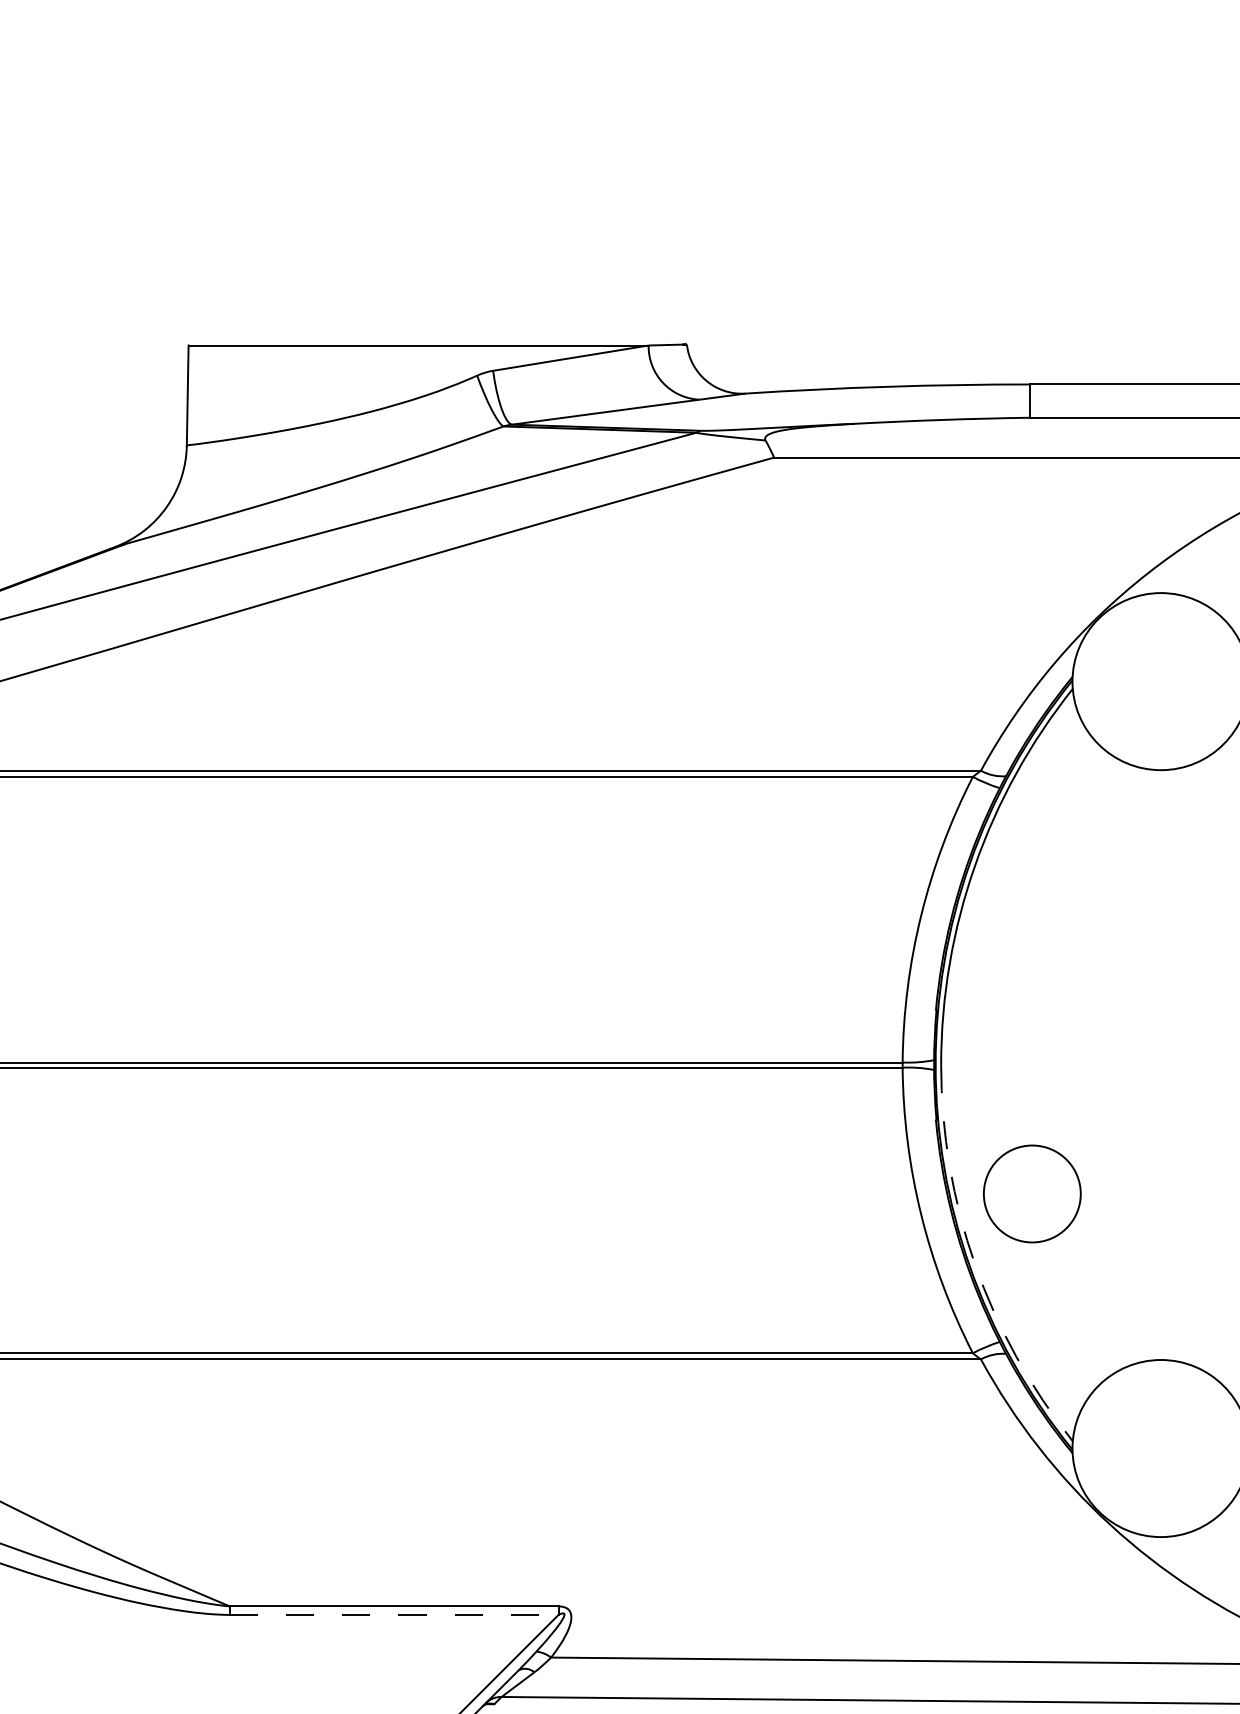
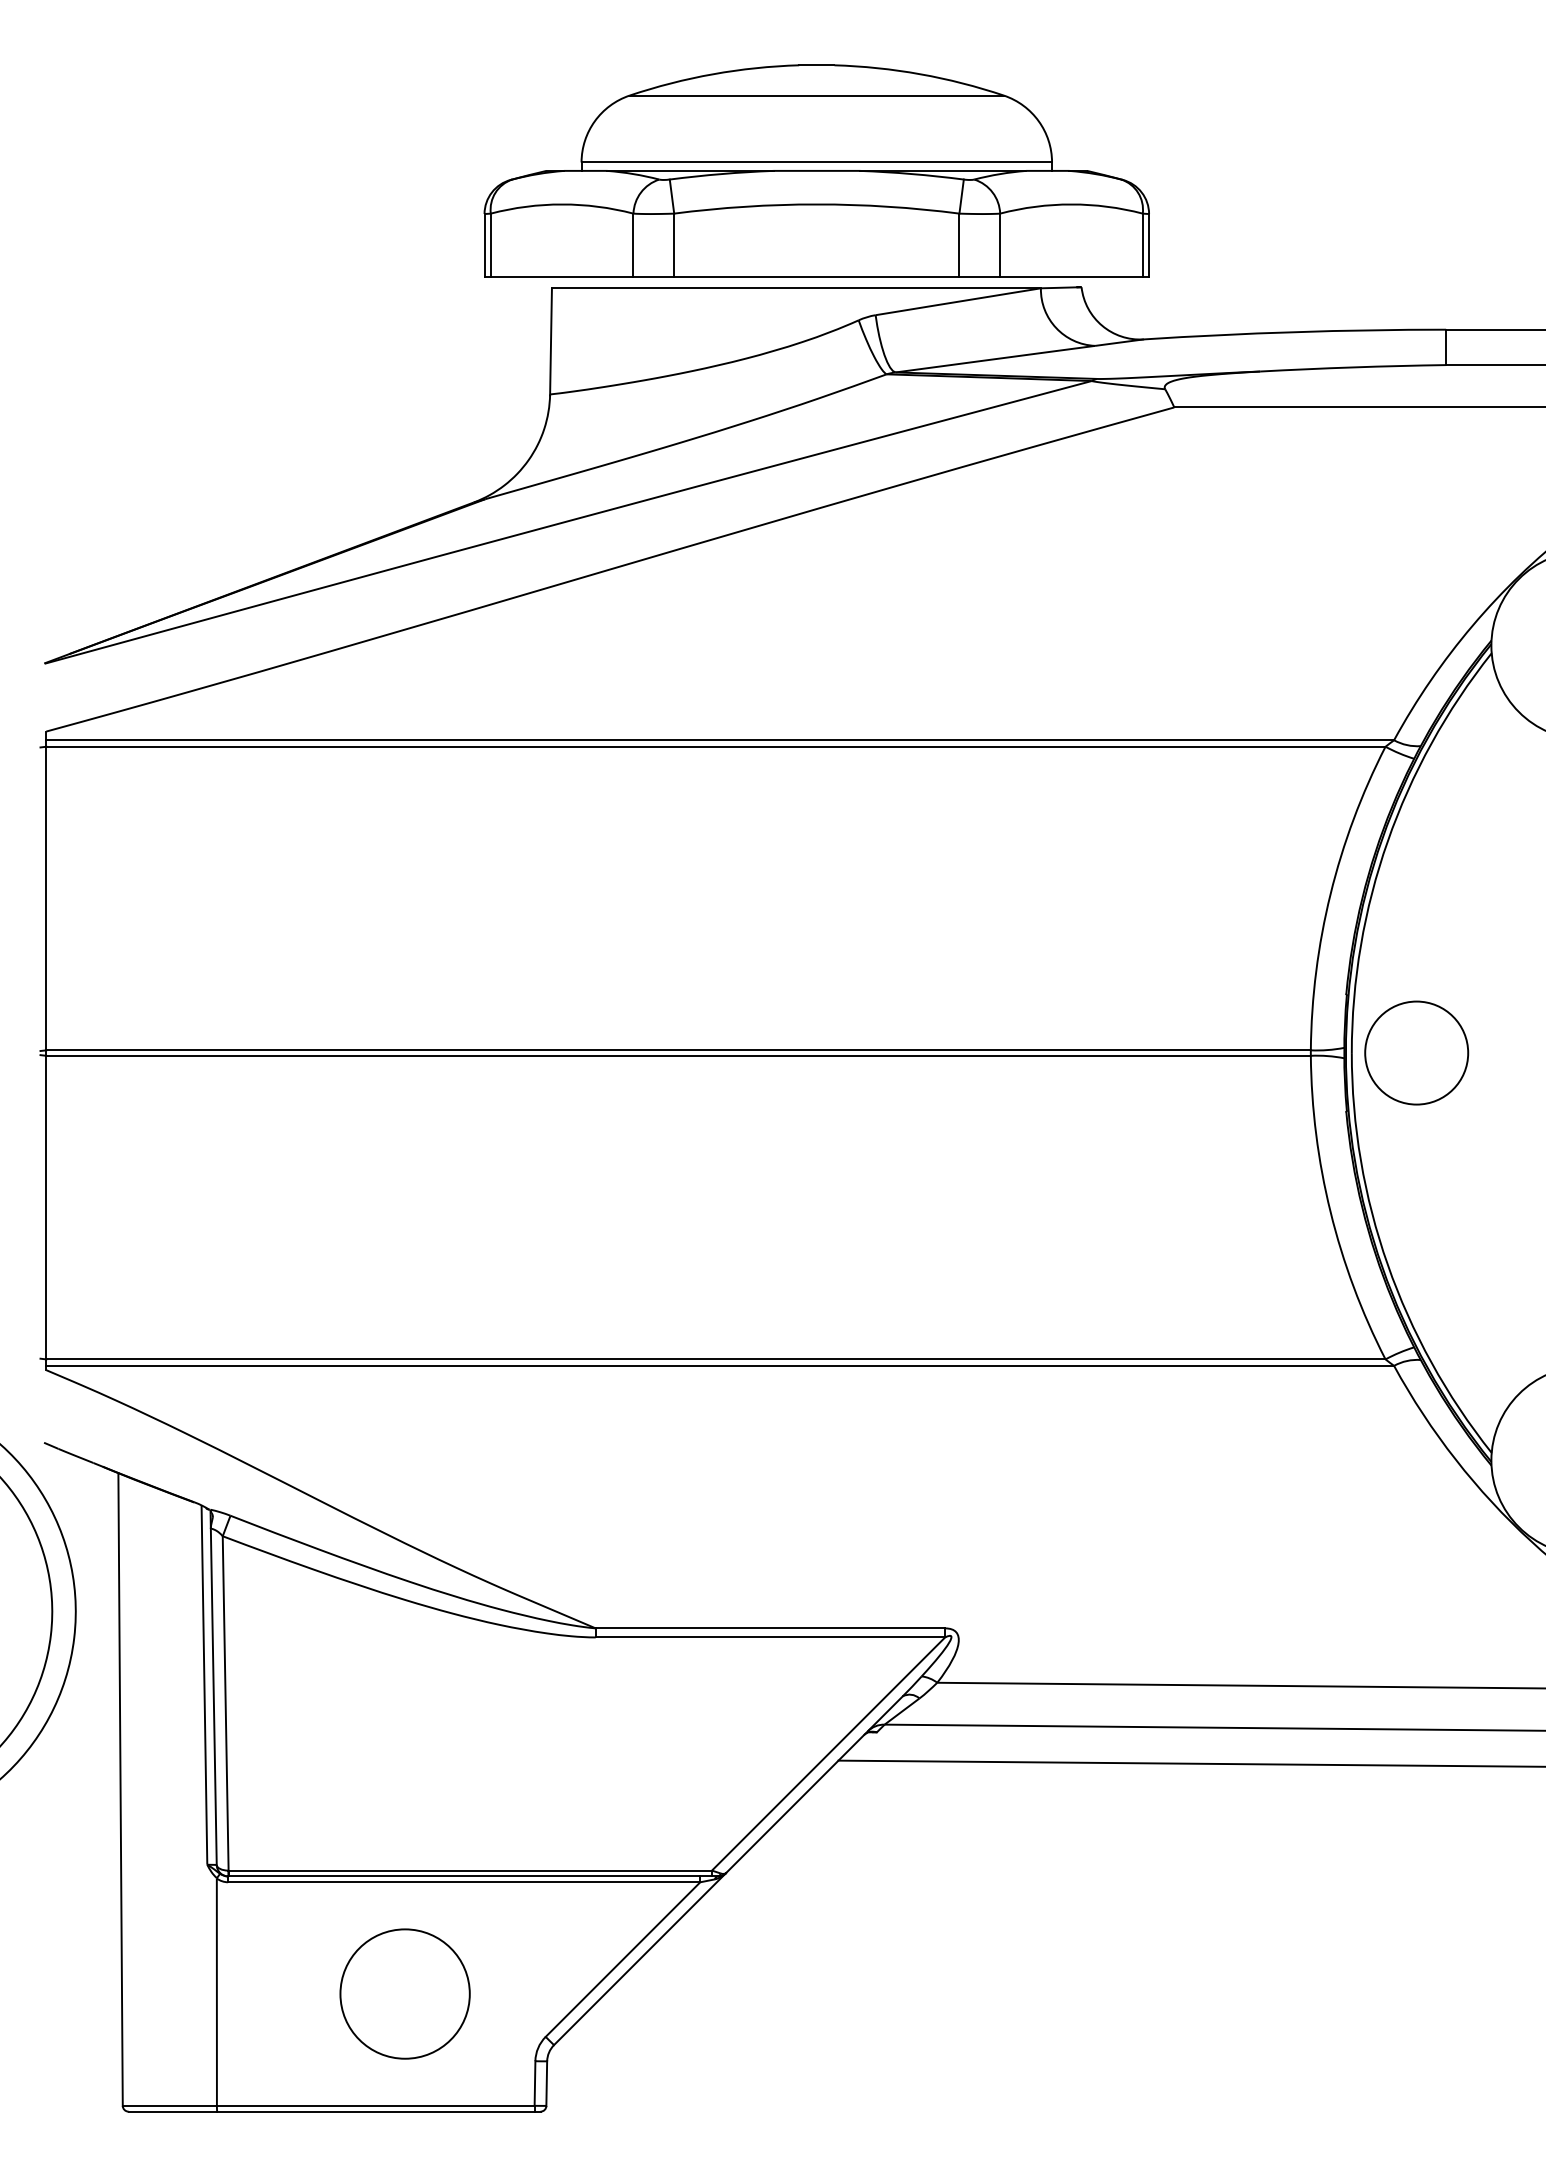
part: (437, 234) -> (816, 170), added
circle: (1032, 1193) -> (1416, 1052), moved
arc: (974, 1264) -> (1387, 1264), dashed -> solid
line: (394, 1614) -> (770, 1637), dashed -> solid

